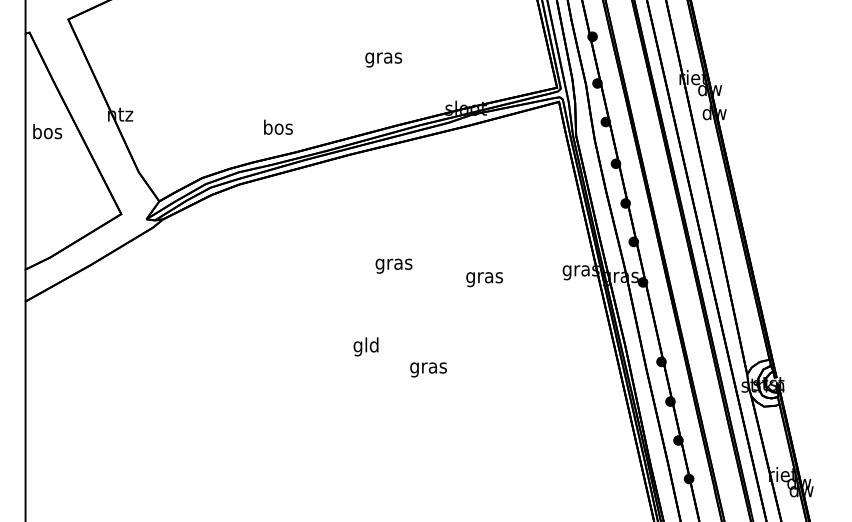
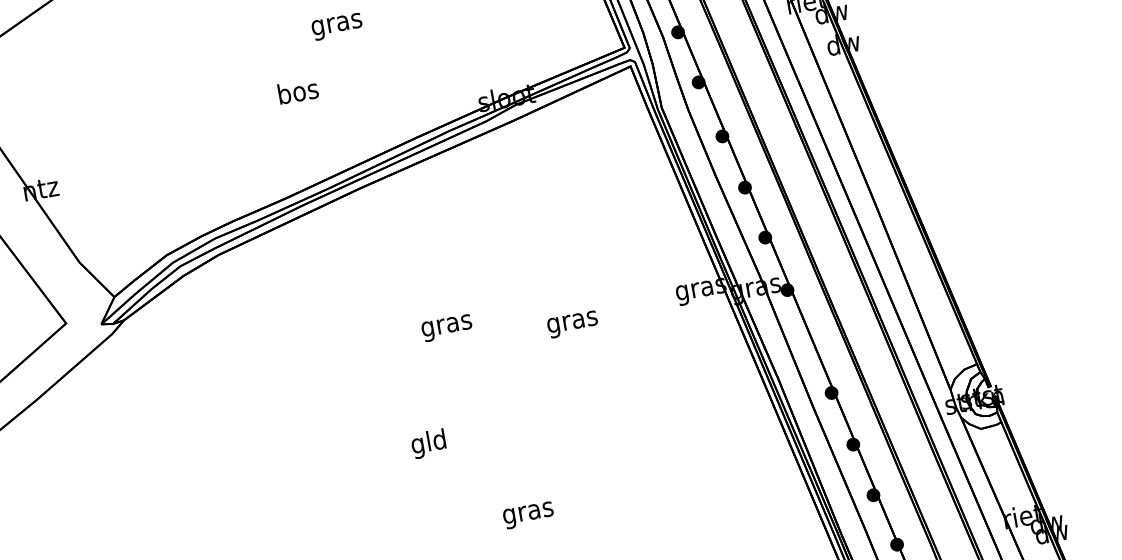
text: (383, 59) -> (336, 26), moved
text: (278, 126) -> (298, 90), moved
text: (428, 369) -> (528, 514), moved

